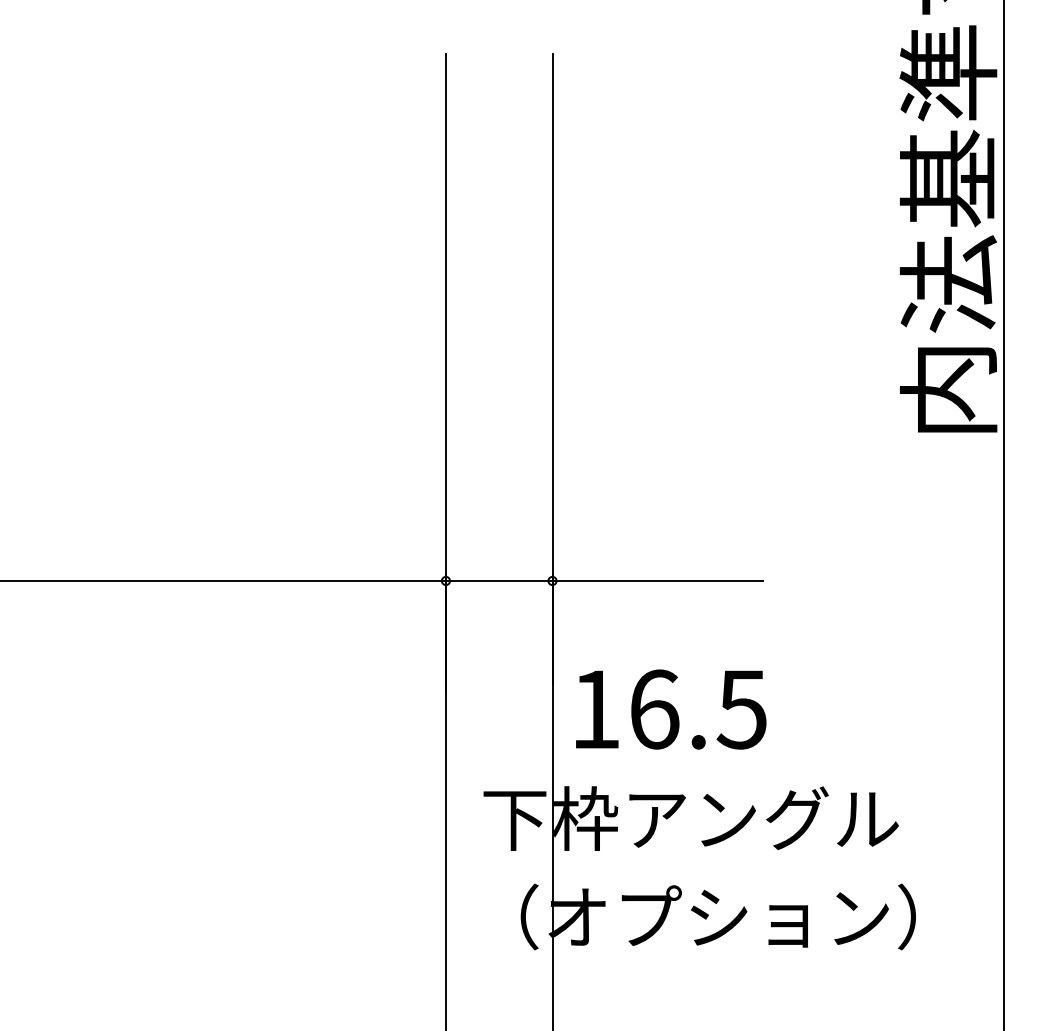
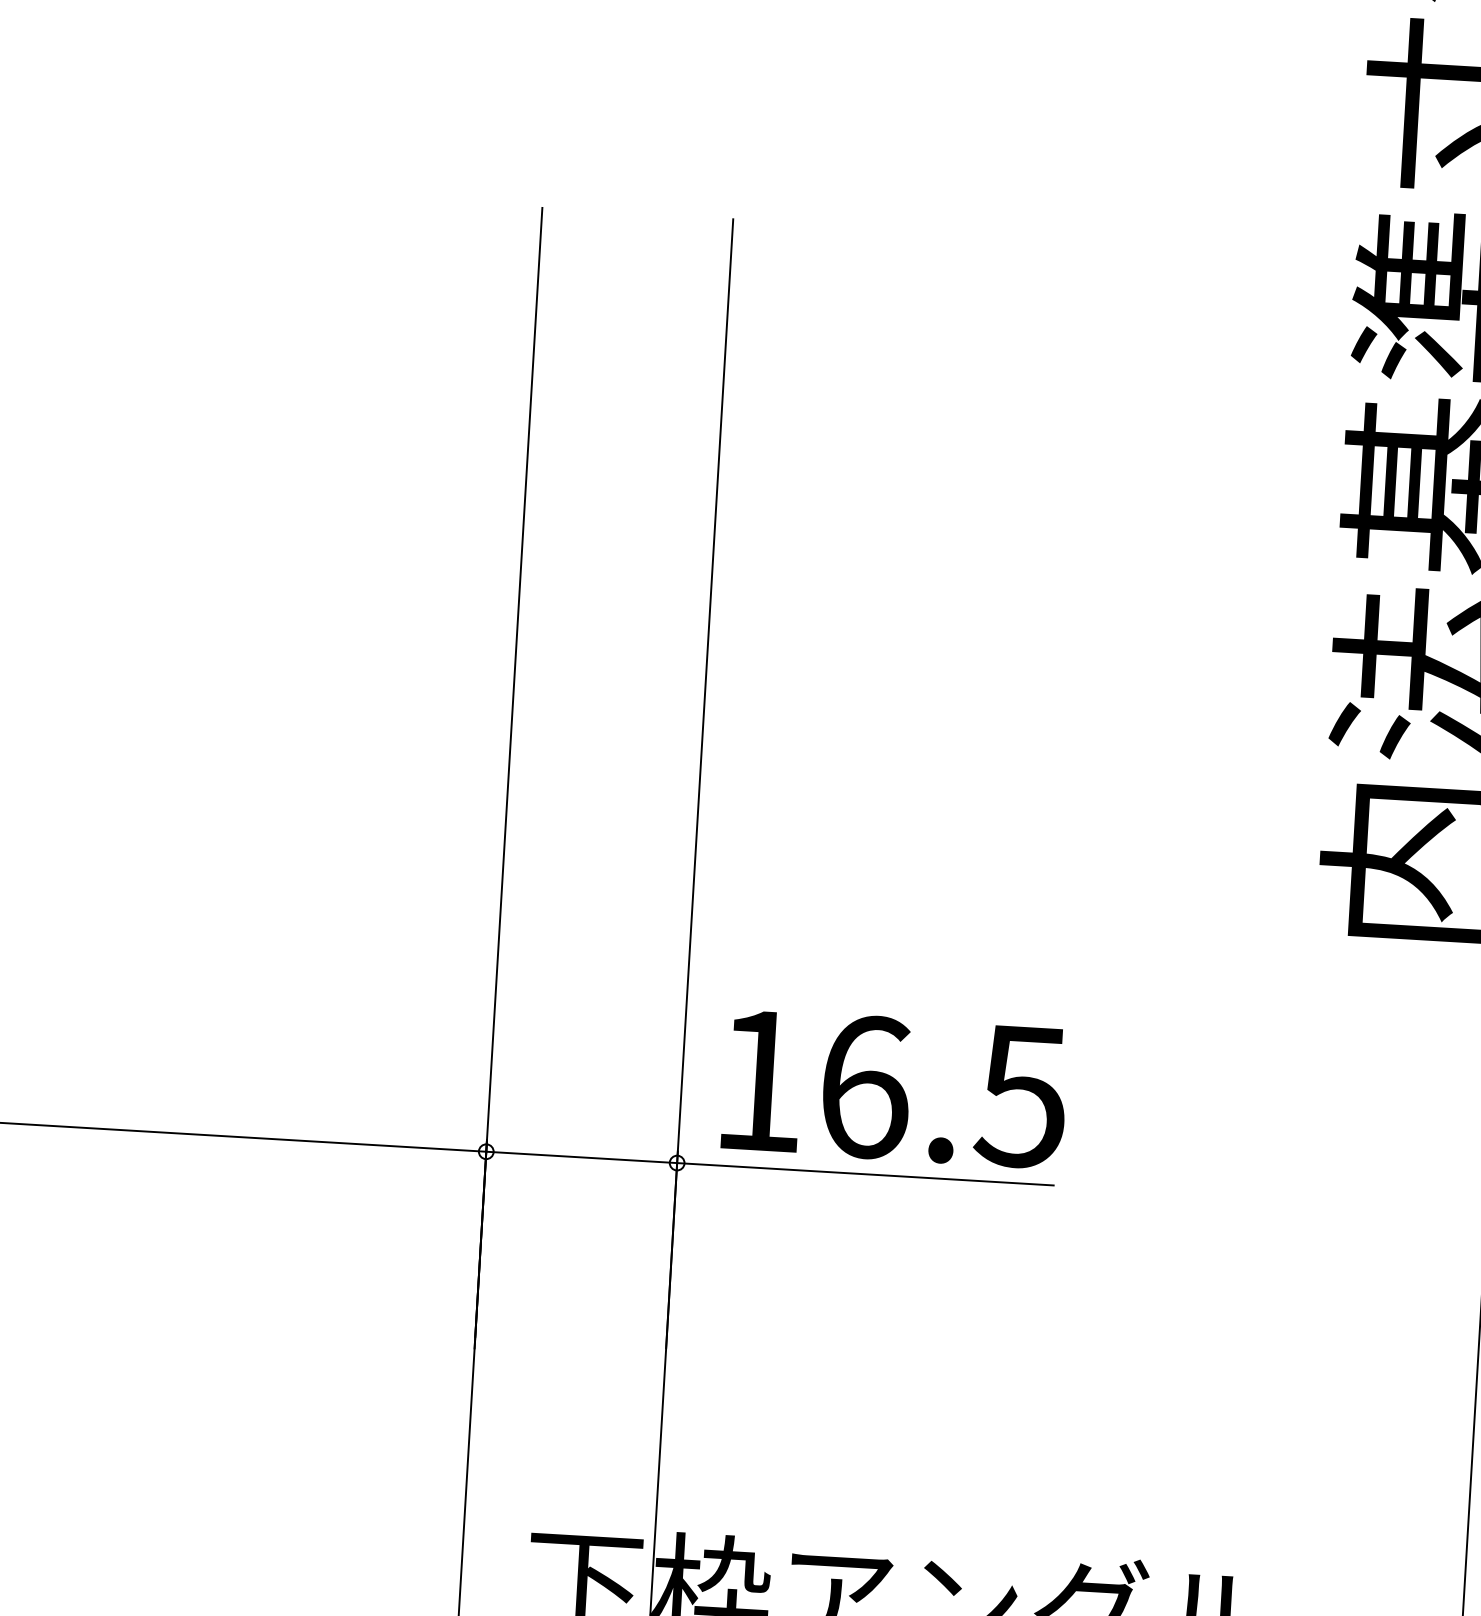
text: (671, 709) -> (895, 1088), moved

